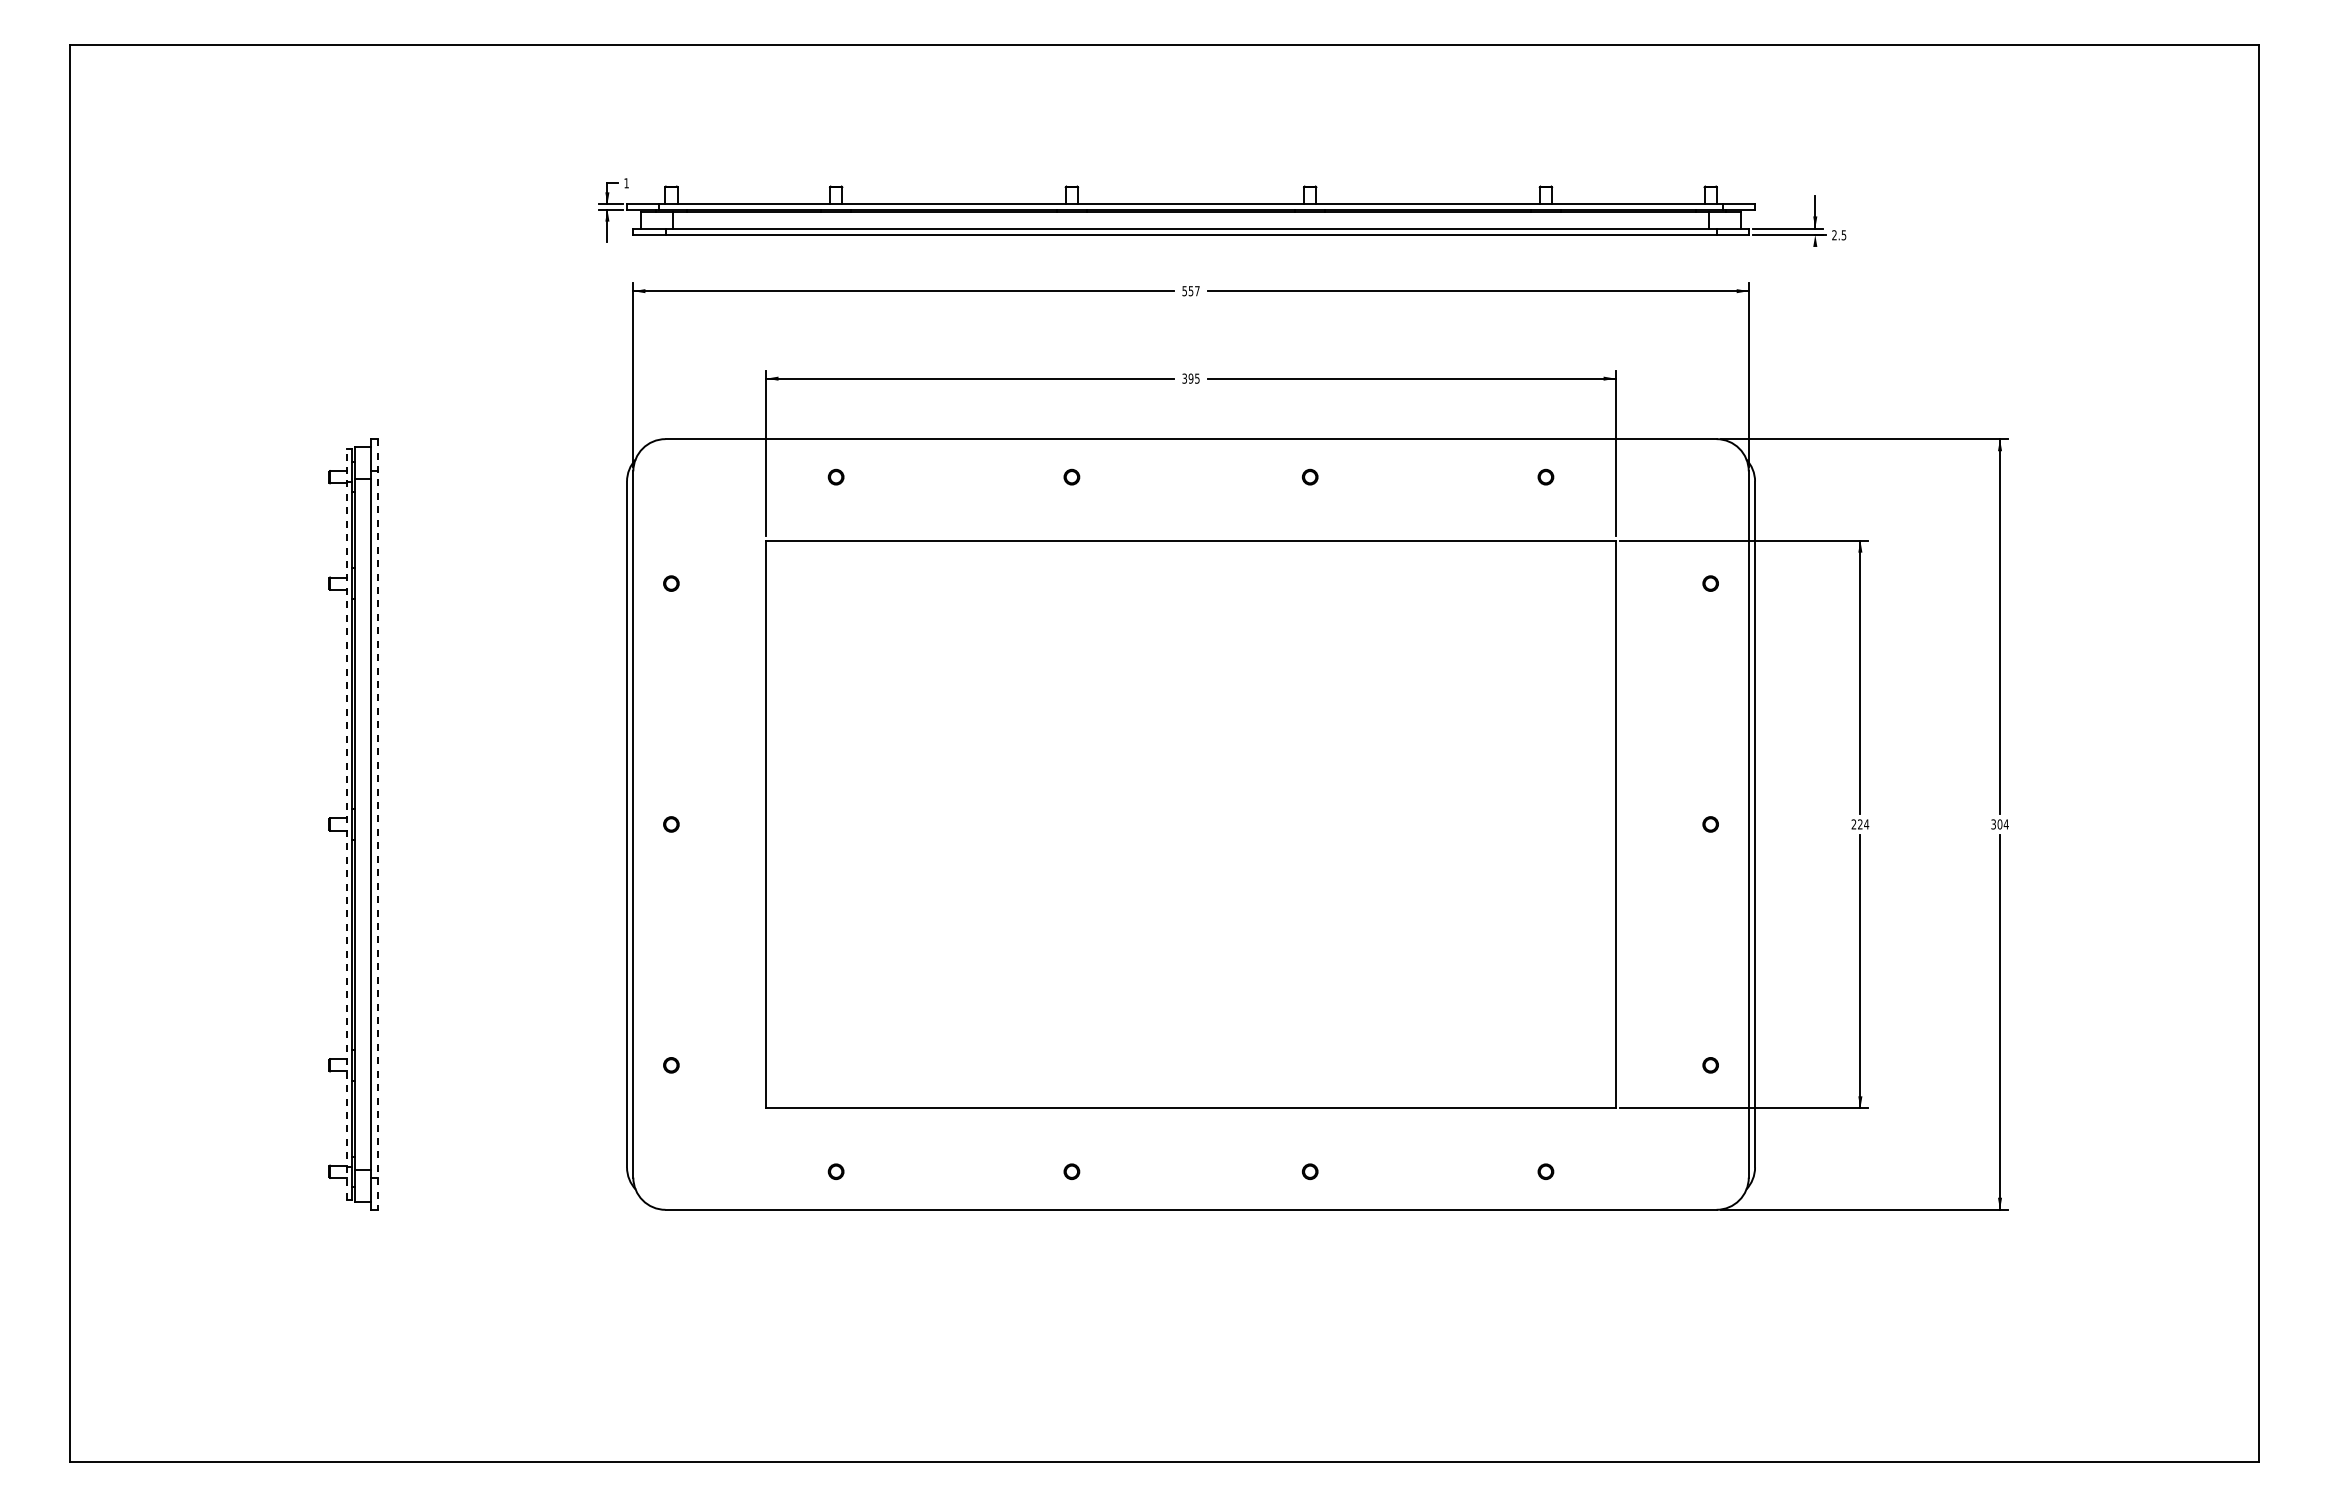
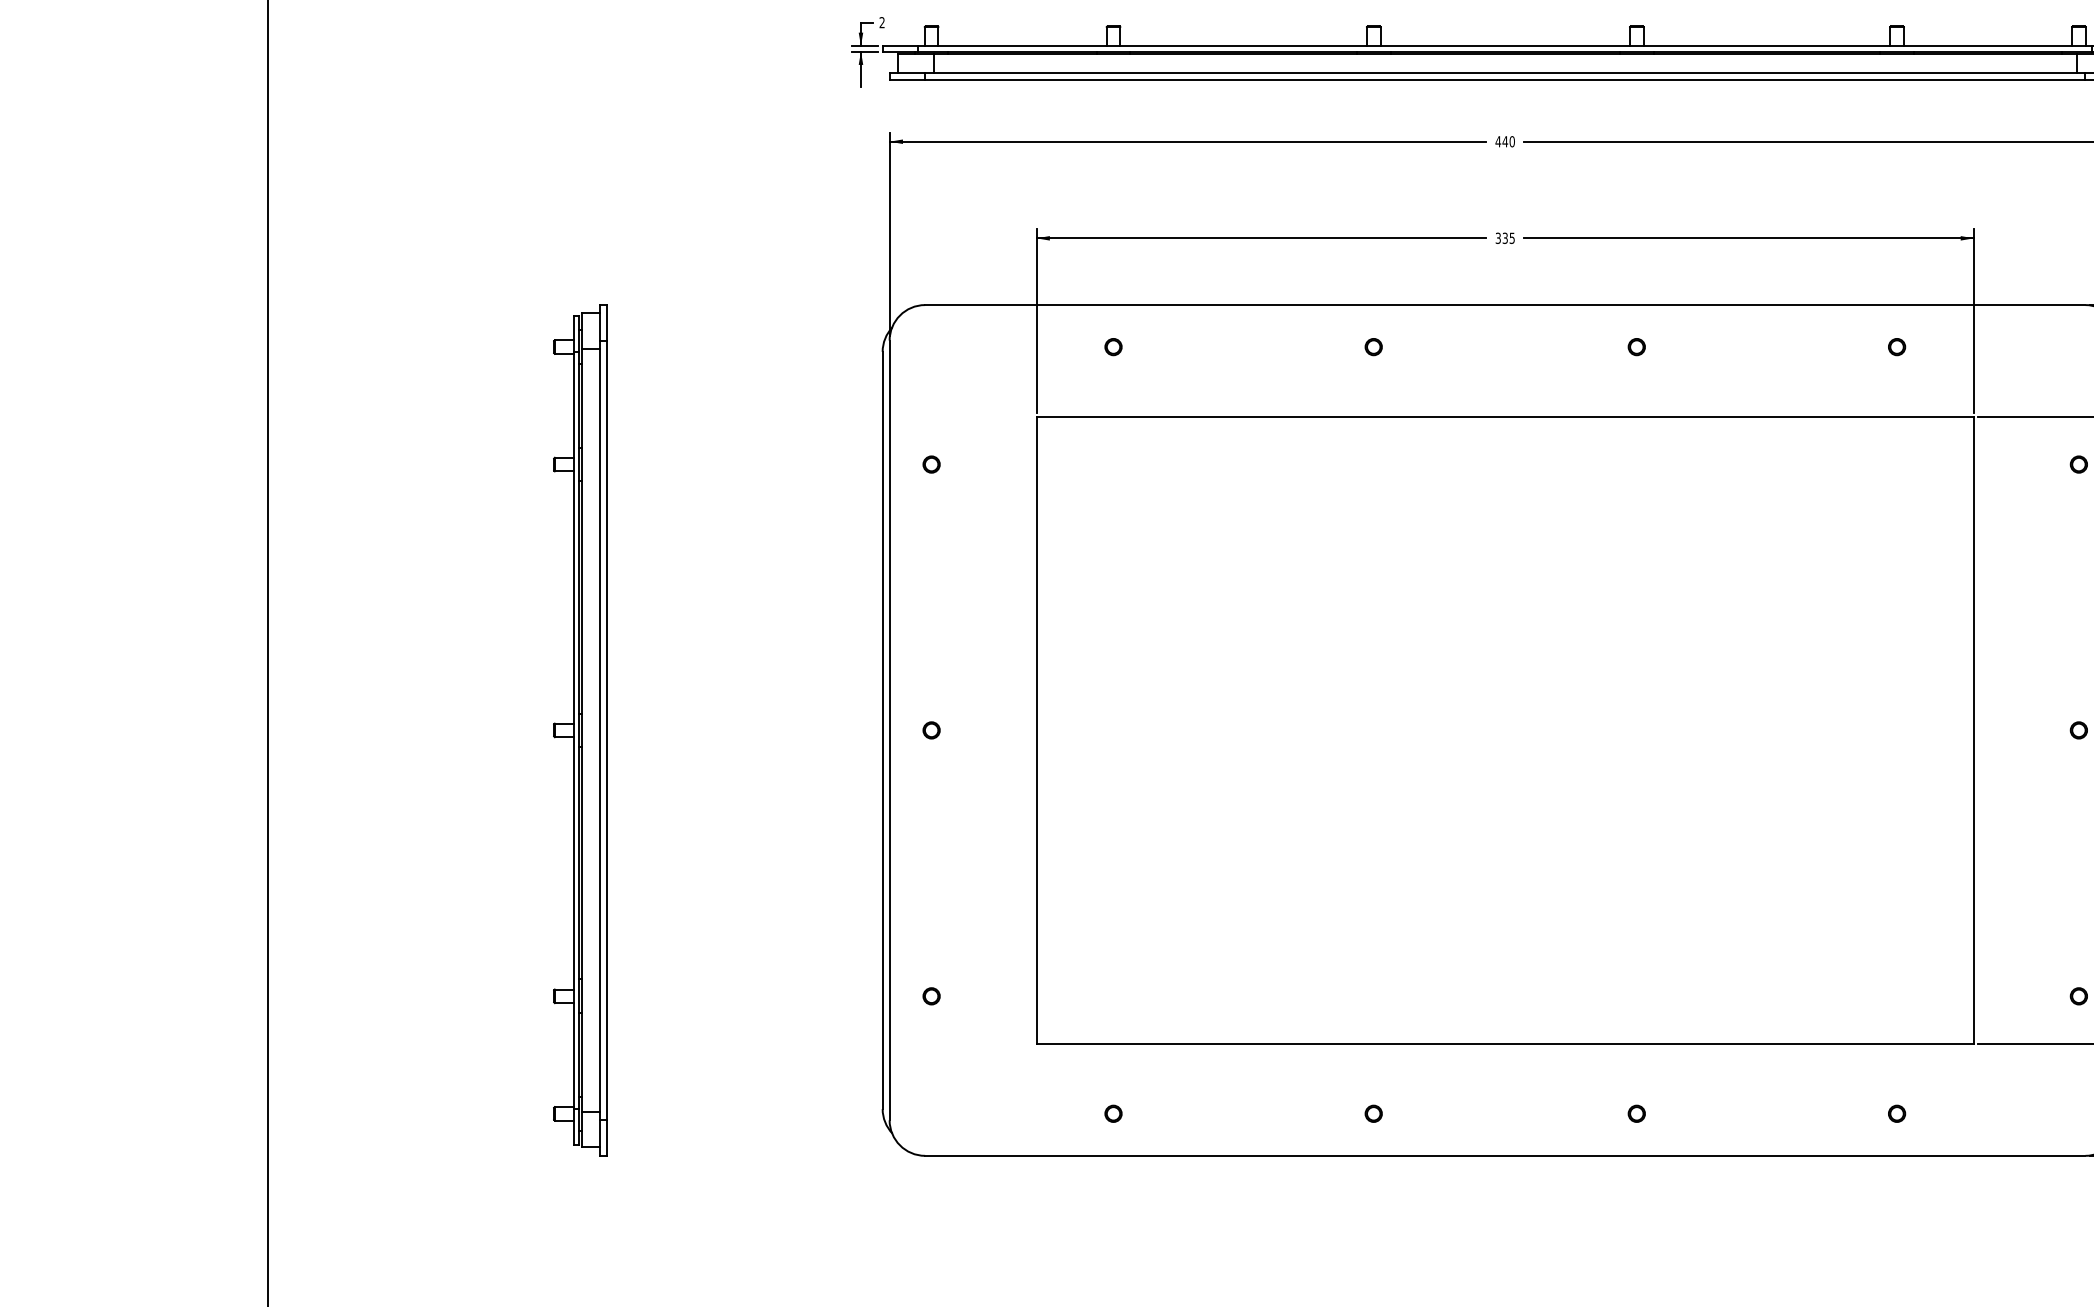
text: (626, 183) -> (882, 22), 1 -> 2
text: (1190, 291) -> (1504, 142), 557 -> 440
text: (1190, 378) -> (1504, 238), 395 -> 335
line: (347, 823) -> (574, 729), dashed -> solid
line: (377, 824) -> (607, 730), dashed -> solid

